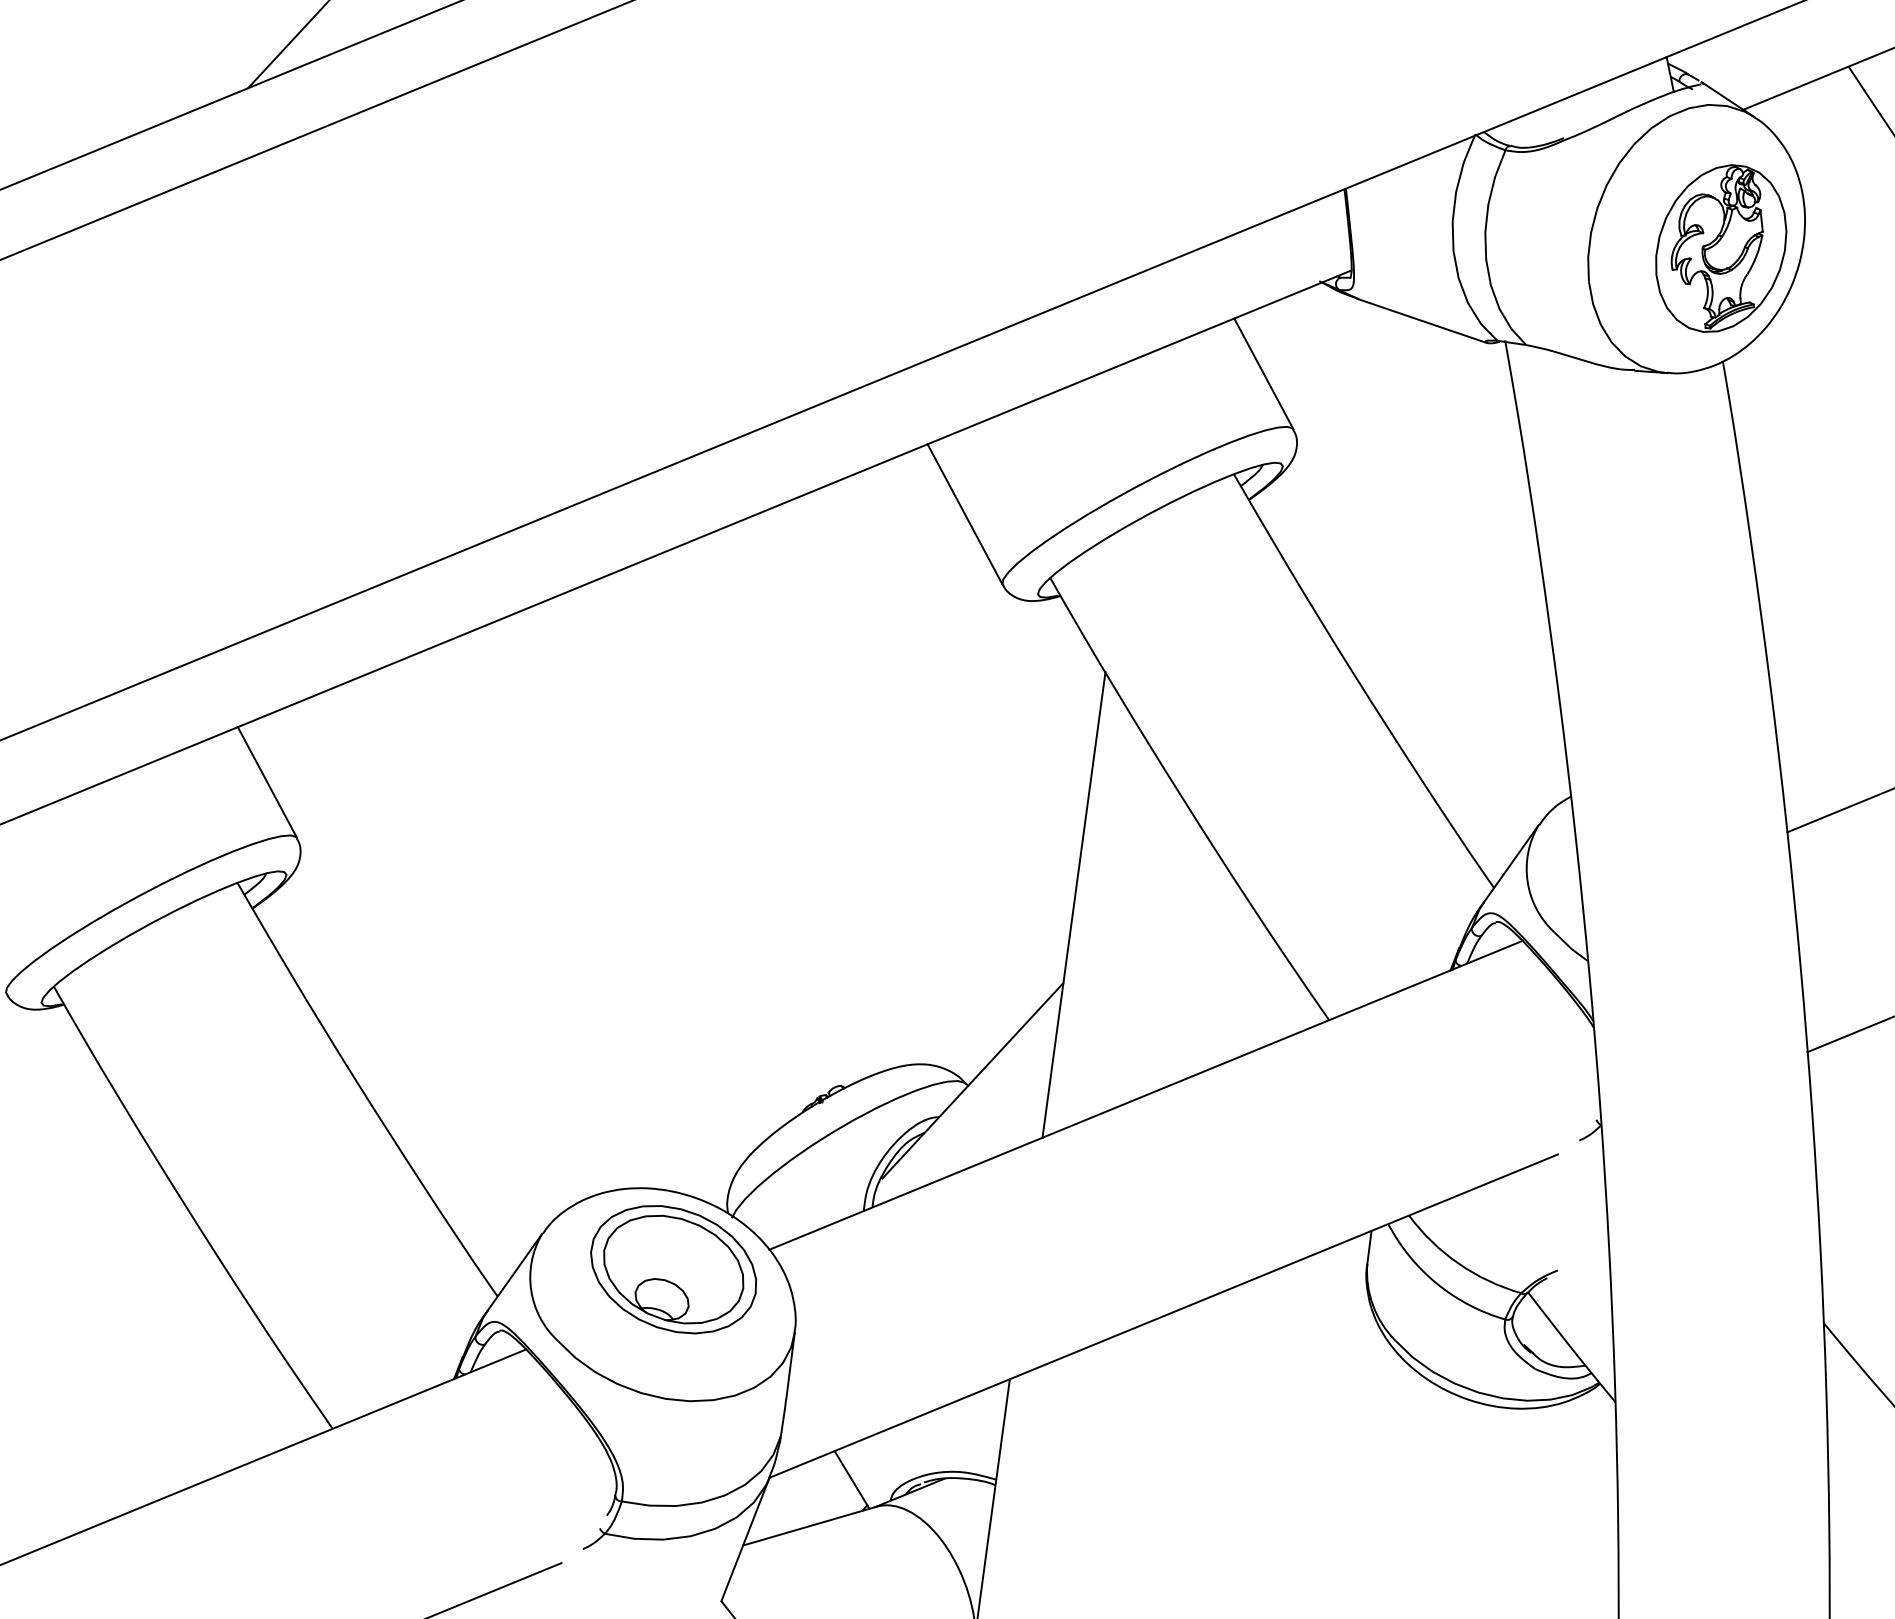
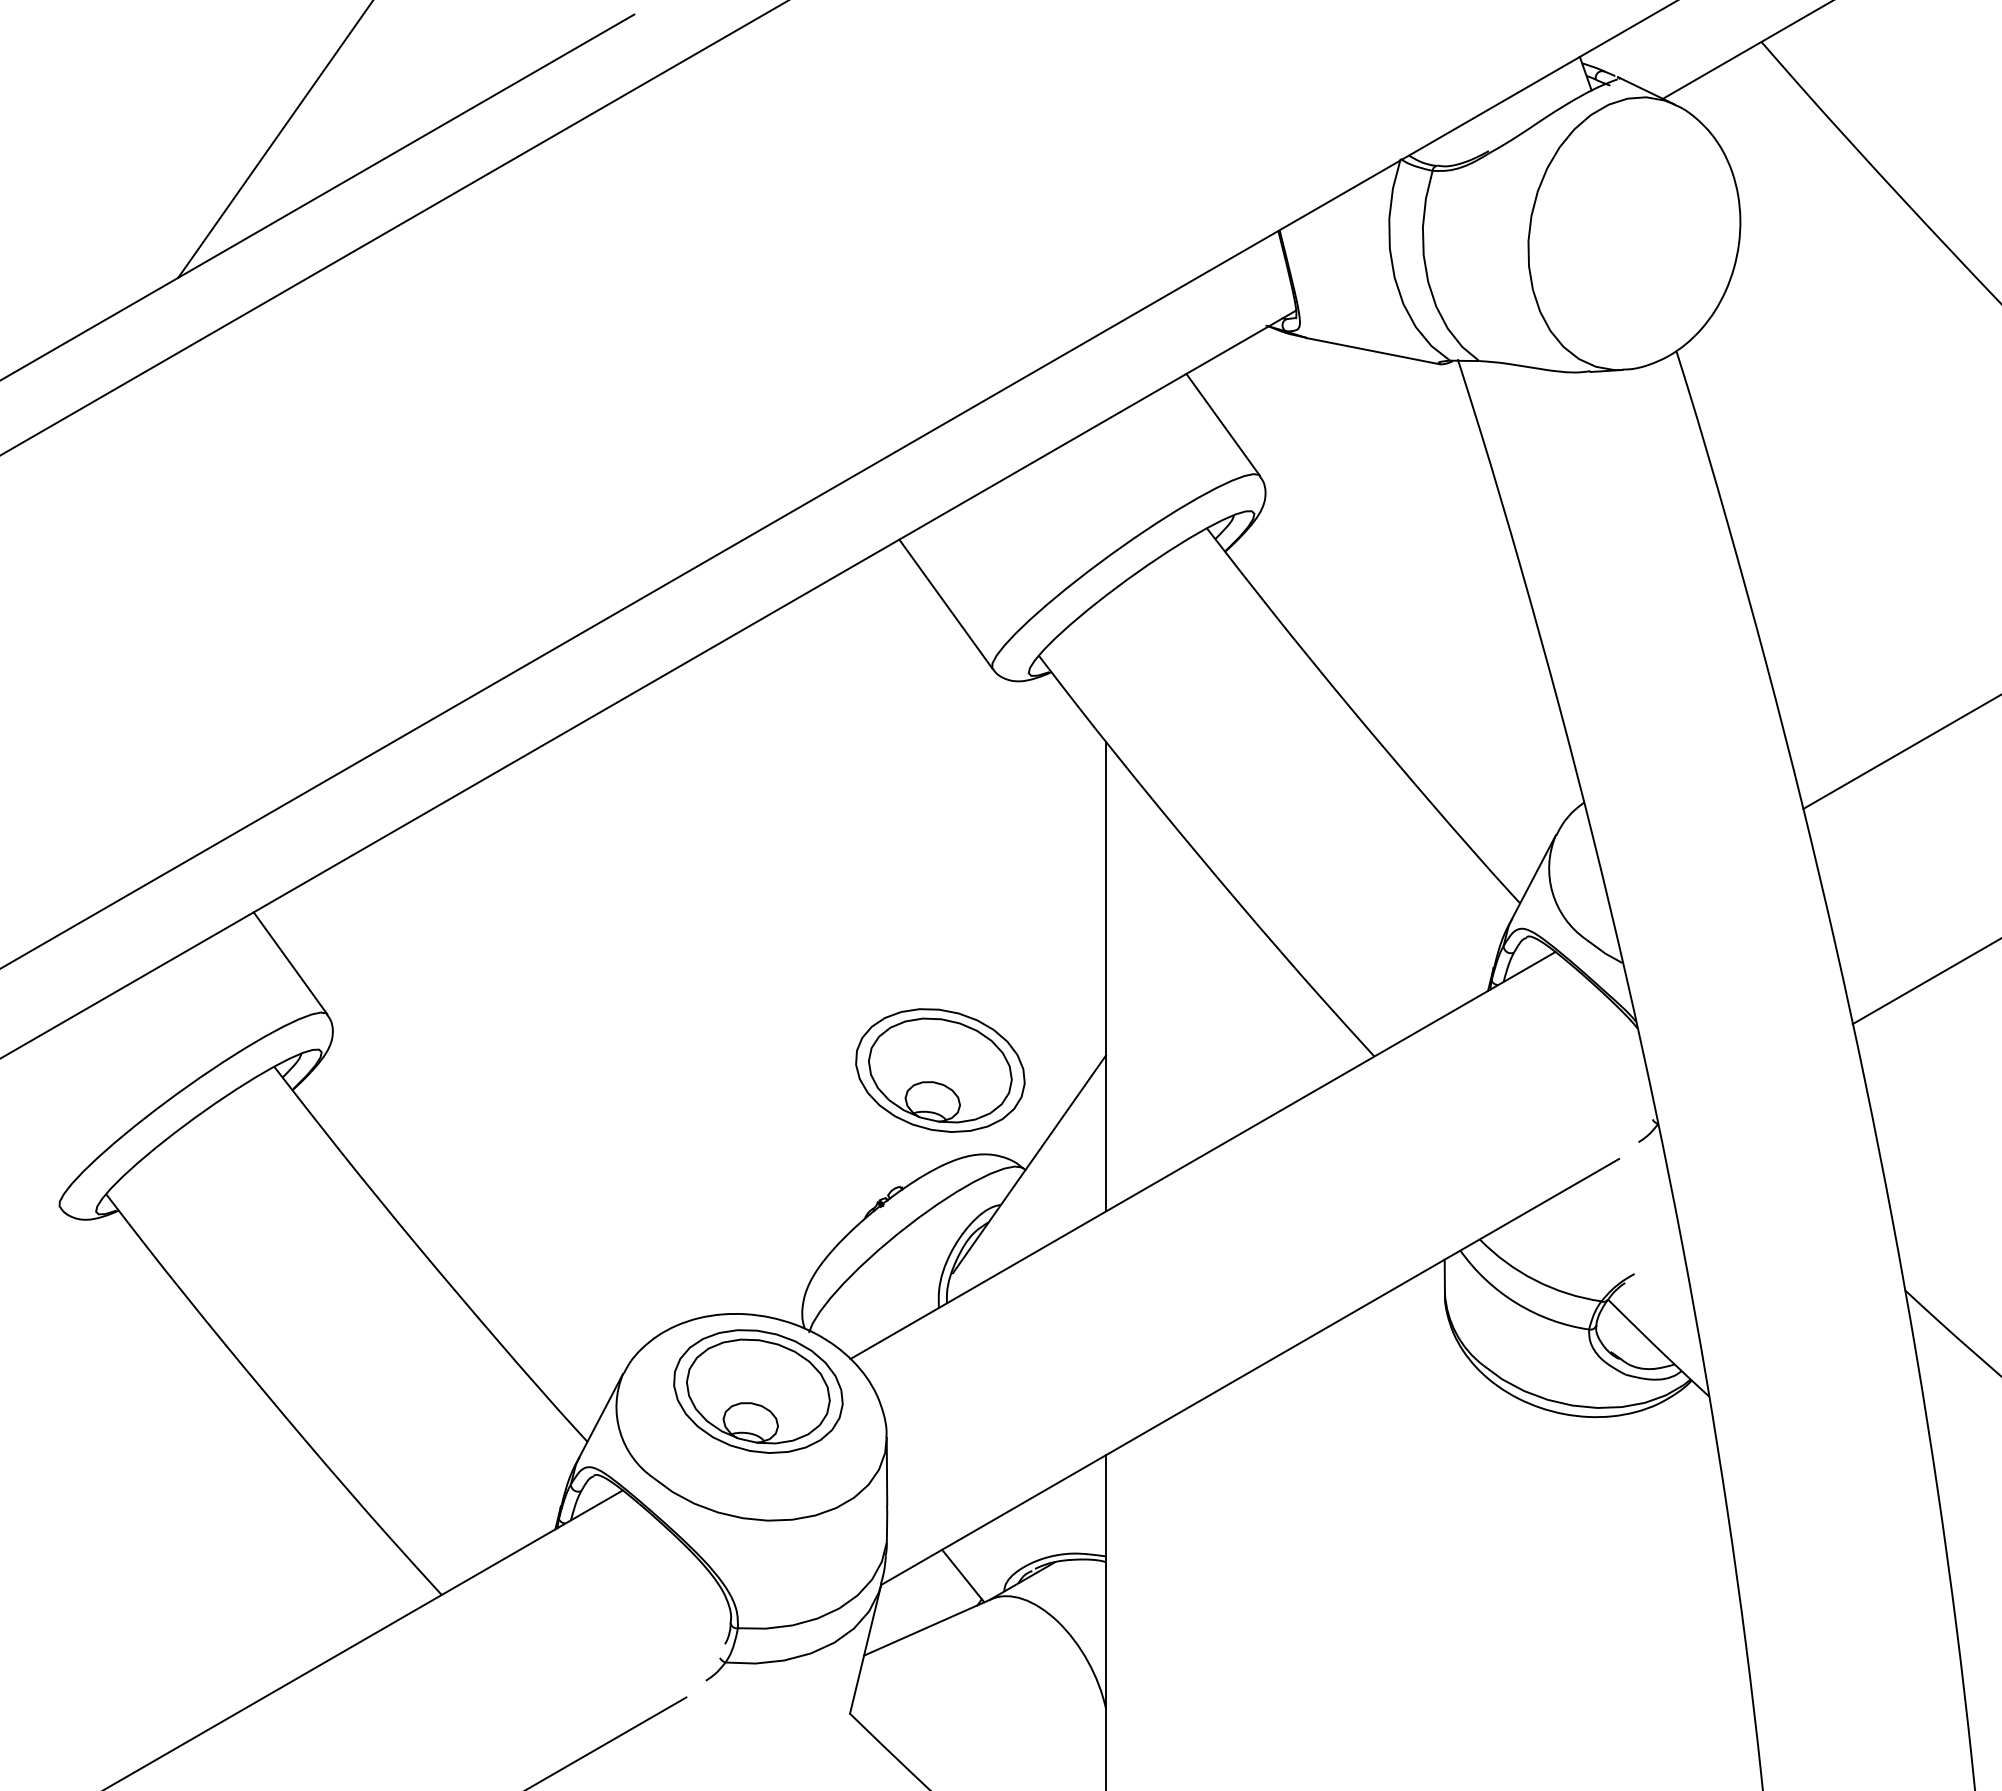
part: (1721, 248) -> (1659, 239), removed
part: (897, 975) -> (940, 1070), added

